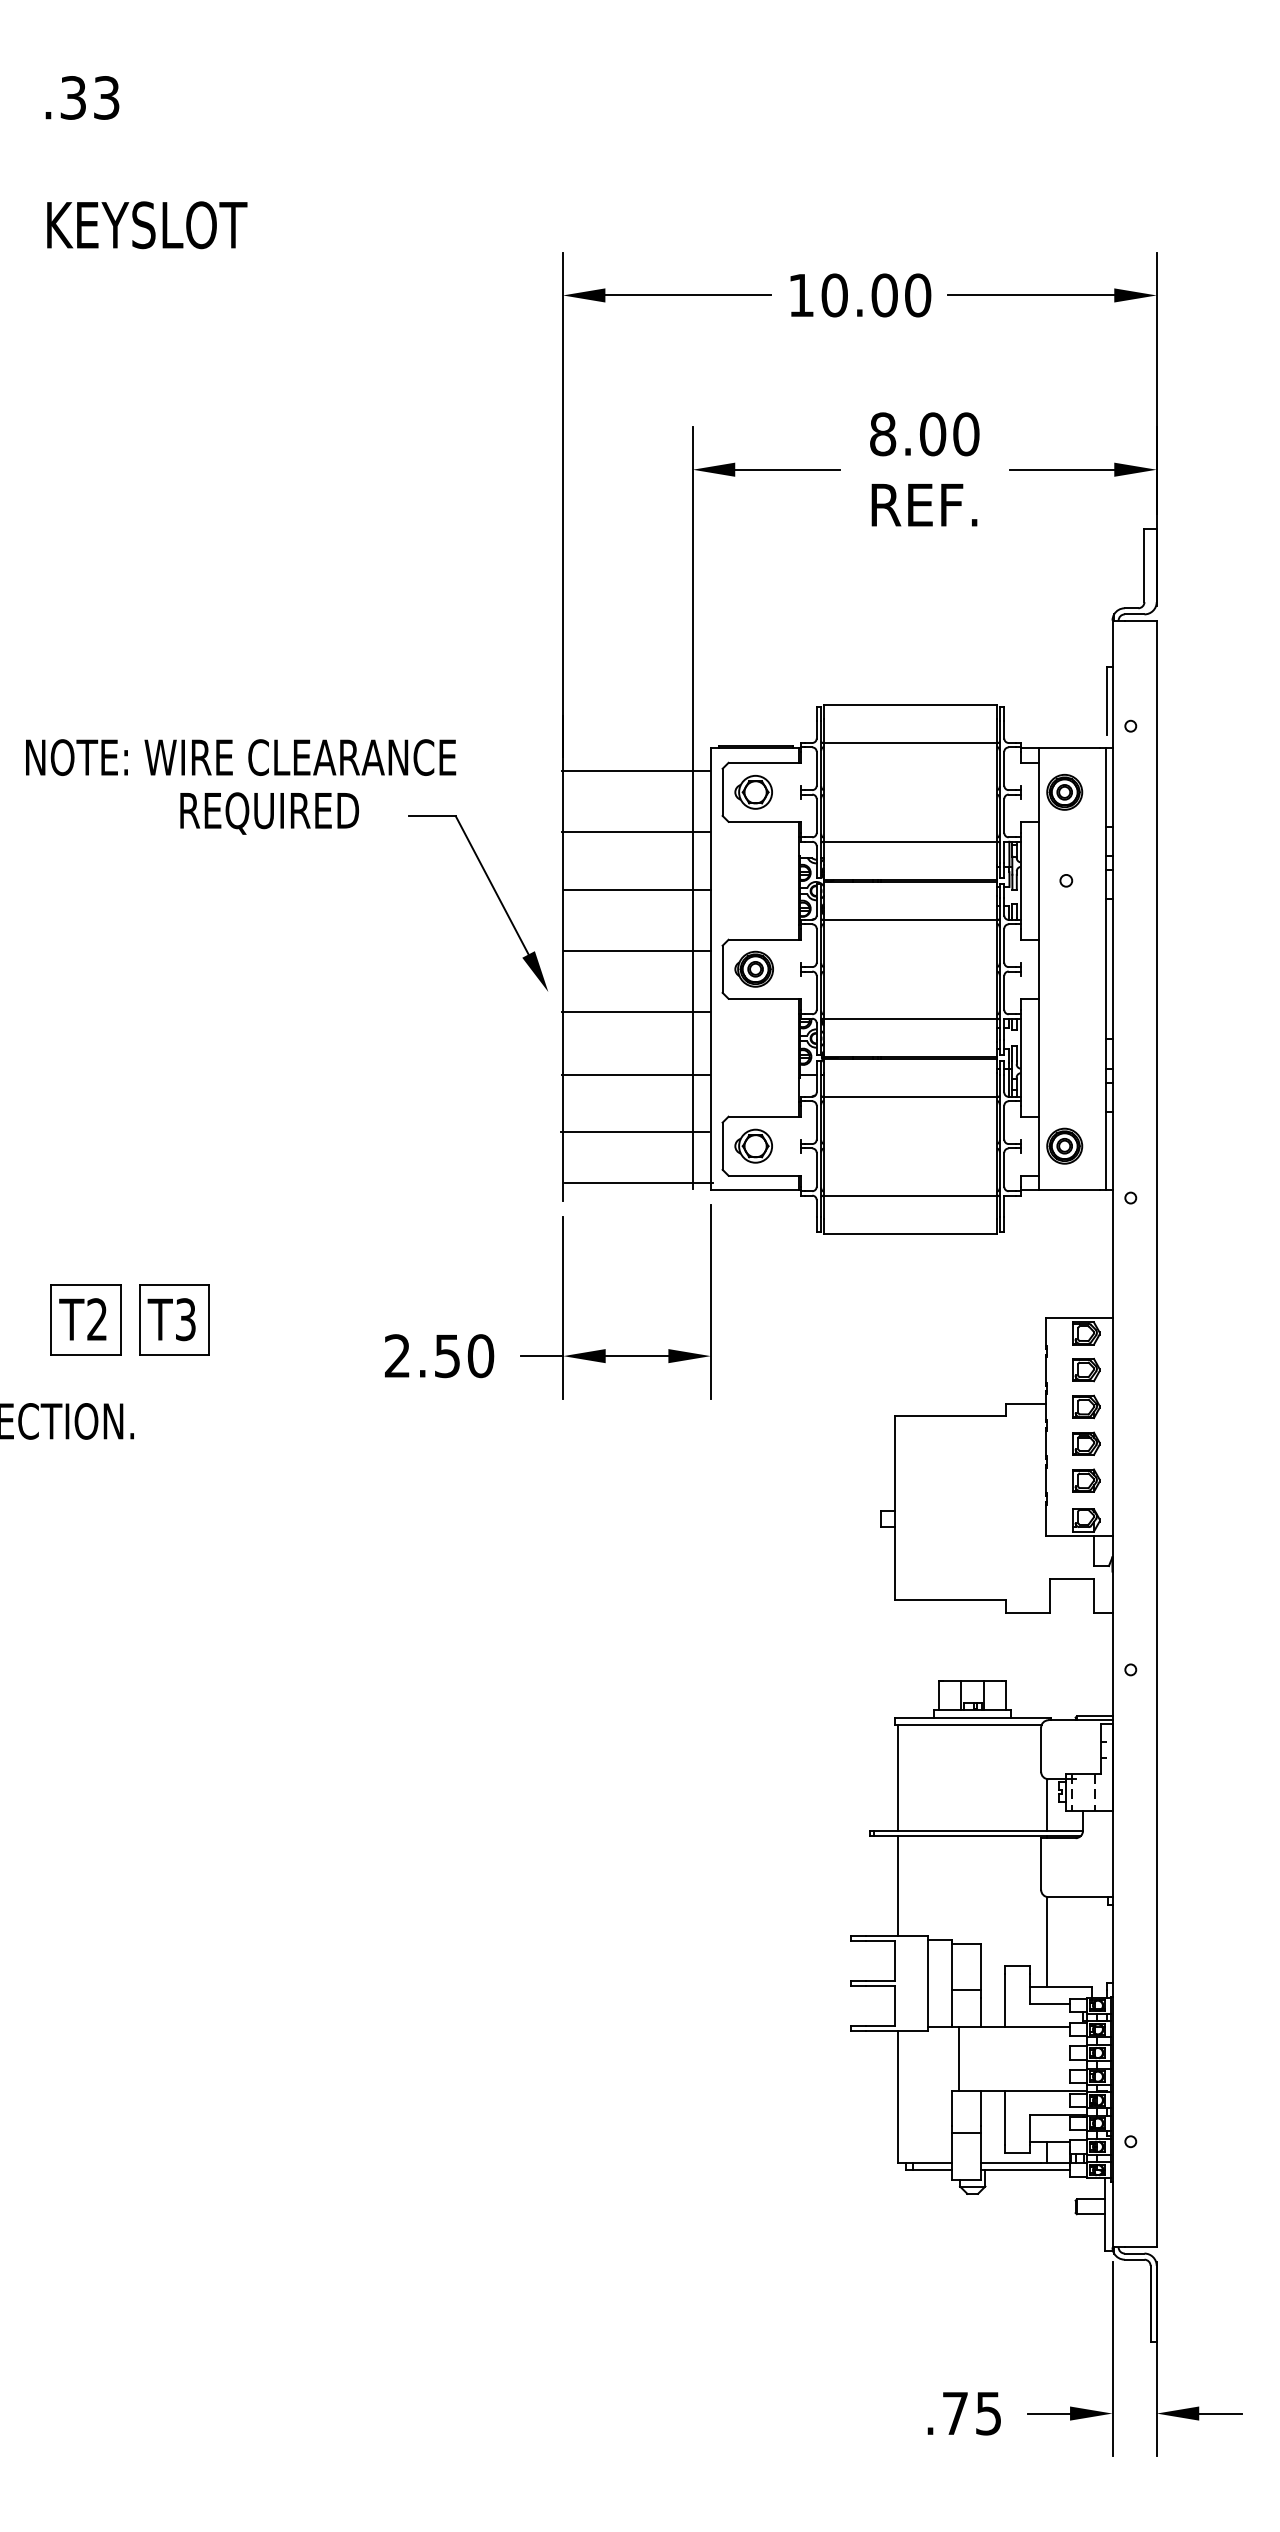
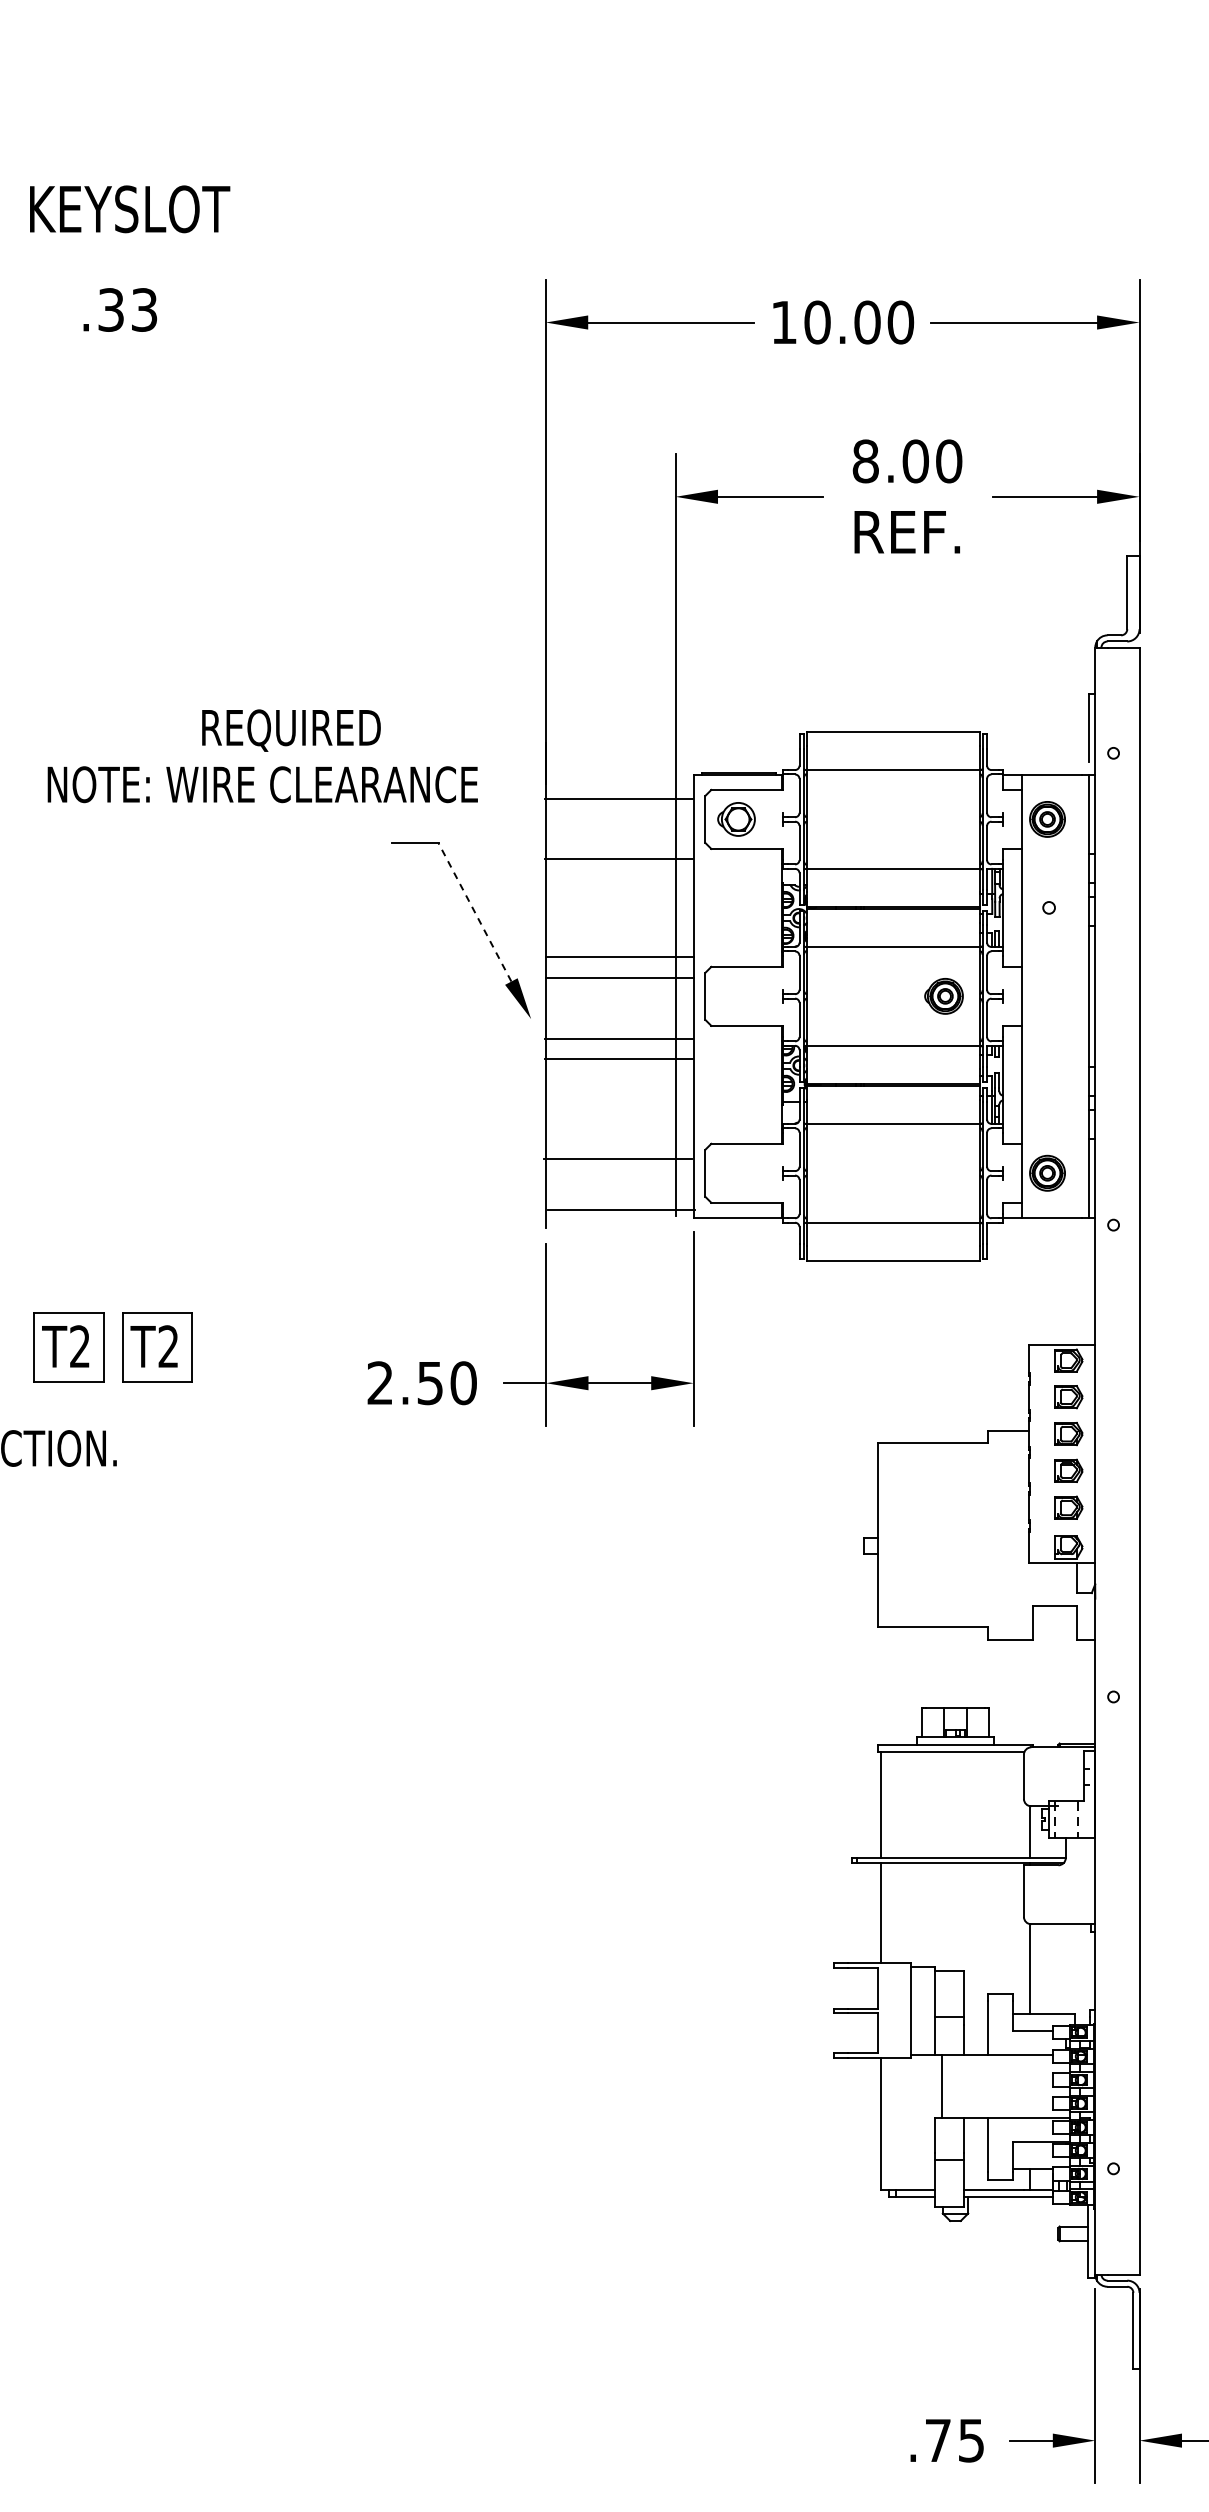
text: (82, 97) -> (120, 309), moved
text: (147, 225) -> (130, 209), moved
text: (241, 757) -> (263, 784), moved
text: (269, 813) -> (291, 730), moved
line: (492, 885) -> (475, 912), solid -> dashed
line: (637, 890) -> (620, 957), moved
part: (753, 968) -> (943, 995), moved
line: (636, 1075) -> (619, 1059), moved
part: (753, 1145) -> (736, 1172), removed
text: (185, 1319) -> (168, 1346), T3 -> T2

